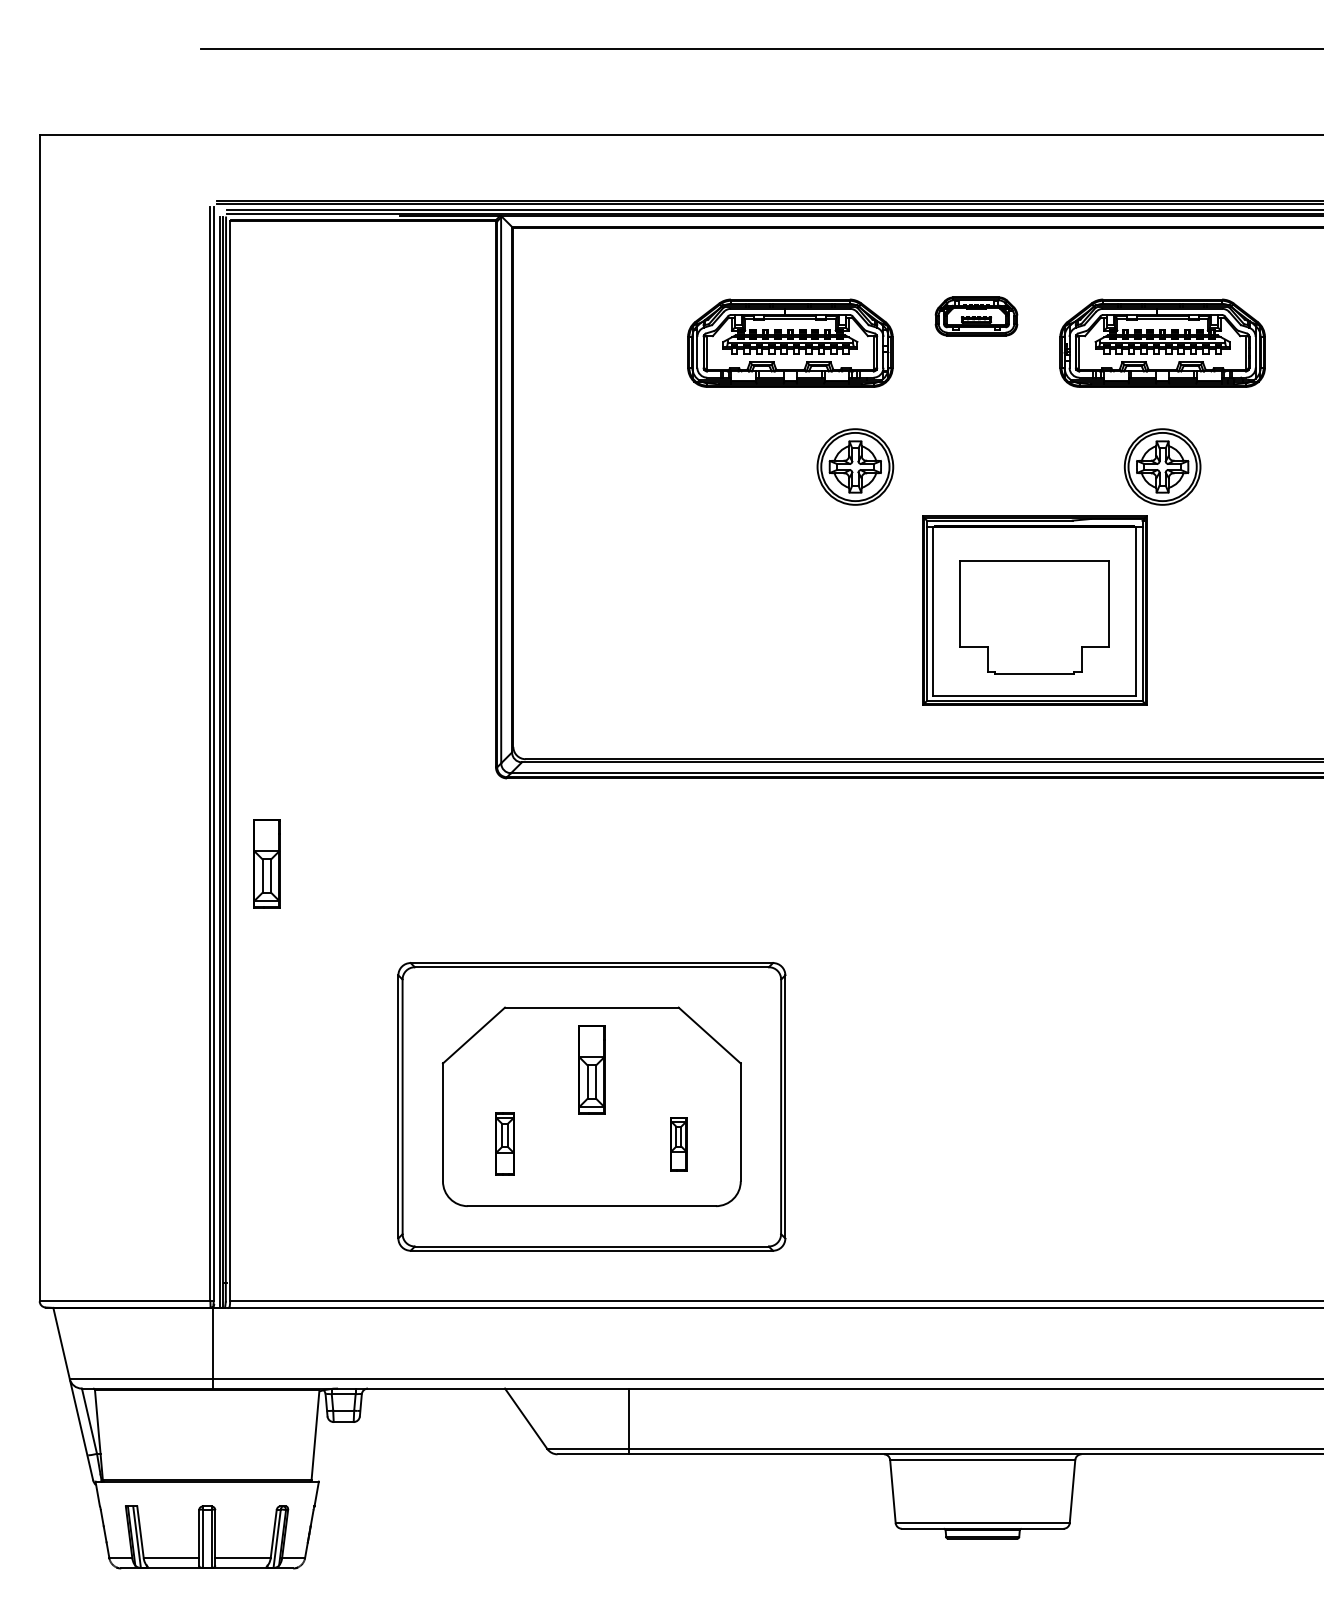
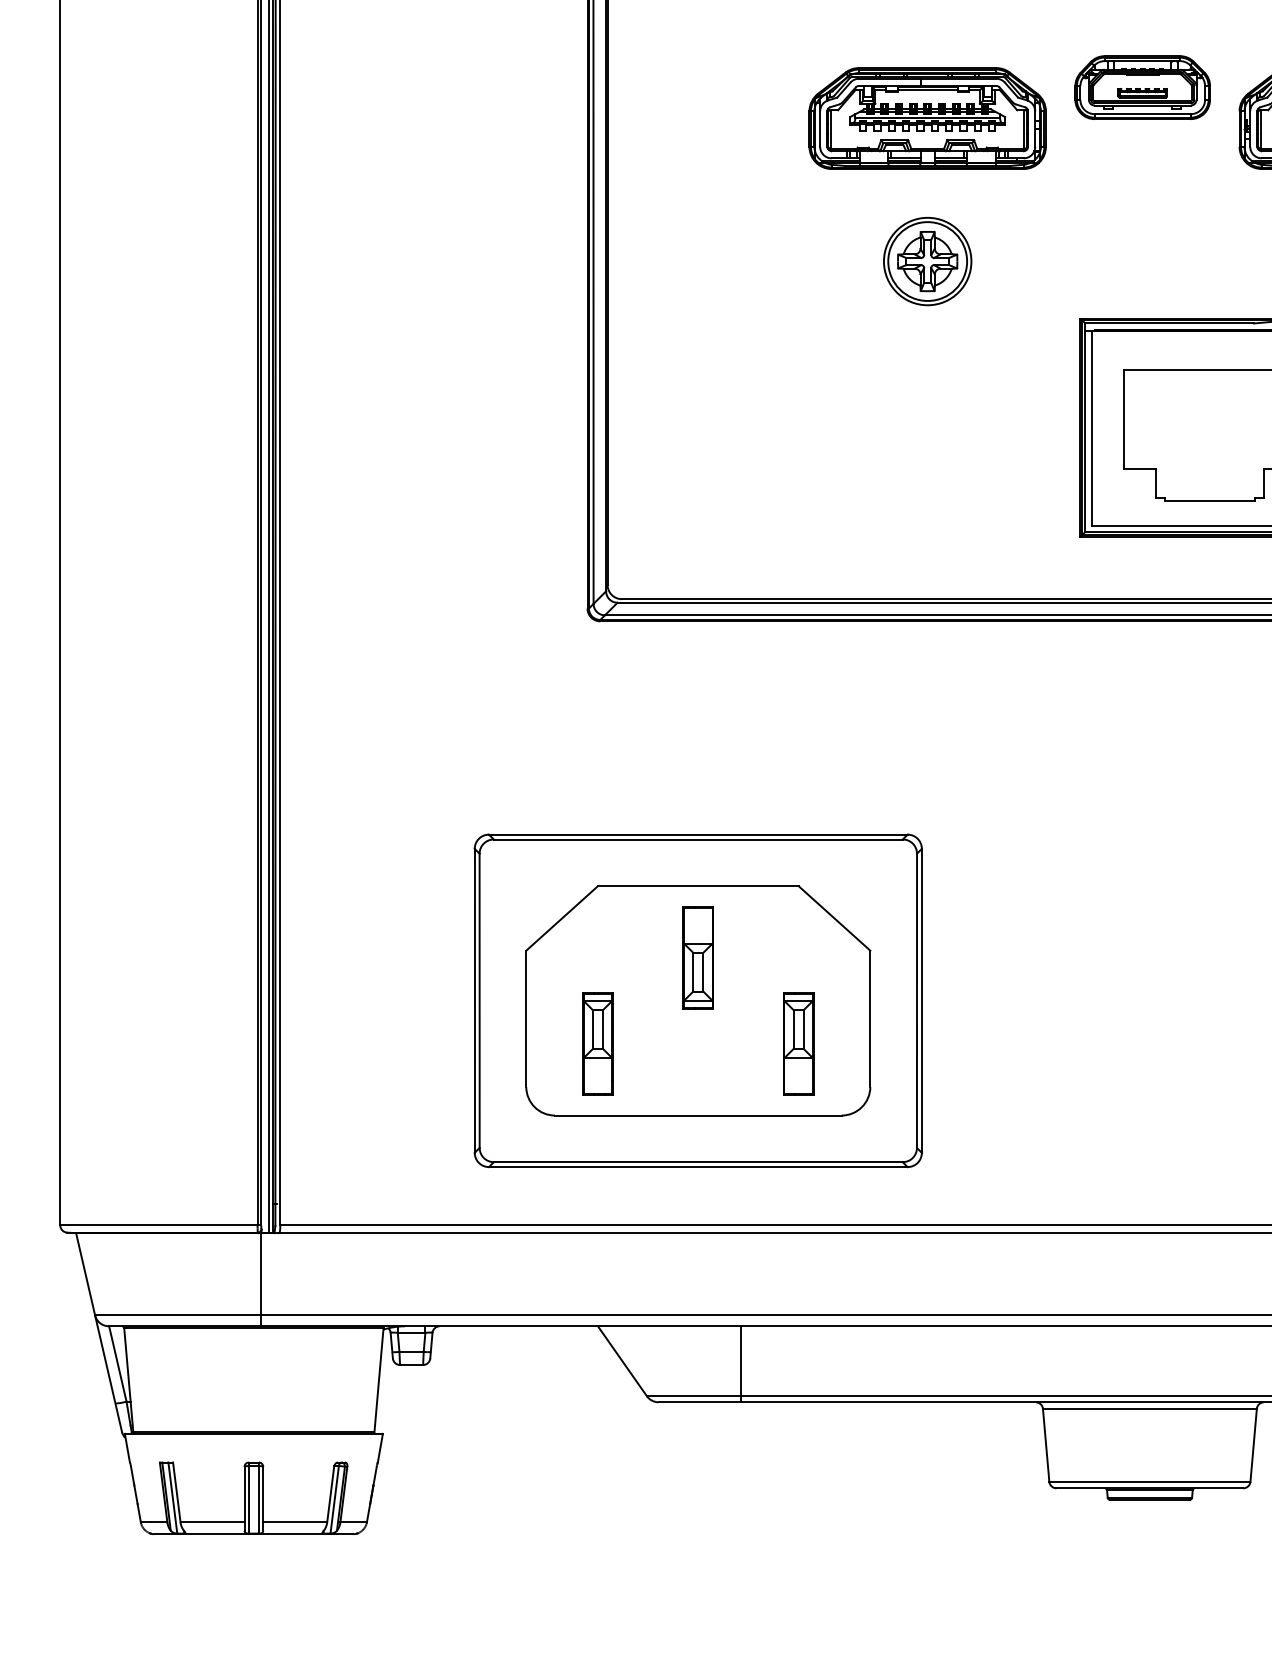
part: (976, 316) -> (1142, 87), size x1.43
part: (855, 466) -> (927, 260), moved
part: (266, 863) -> (322, 719), removed
part: (504, 1143) -> (597, 1043), size x1.43
part: (678, 1143) -> (798, 1043), size x1.67

